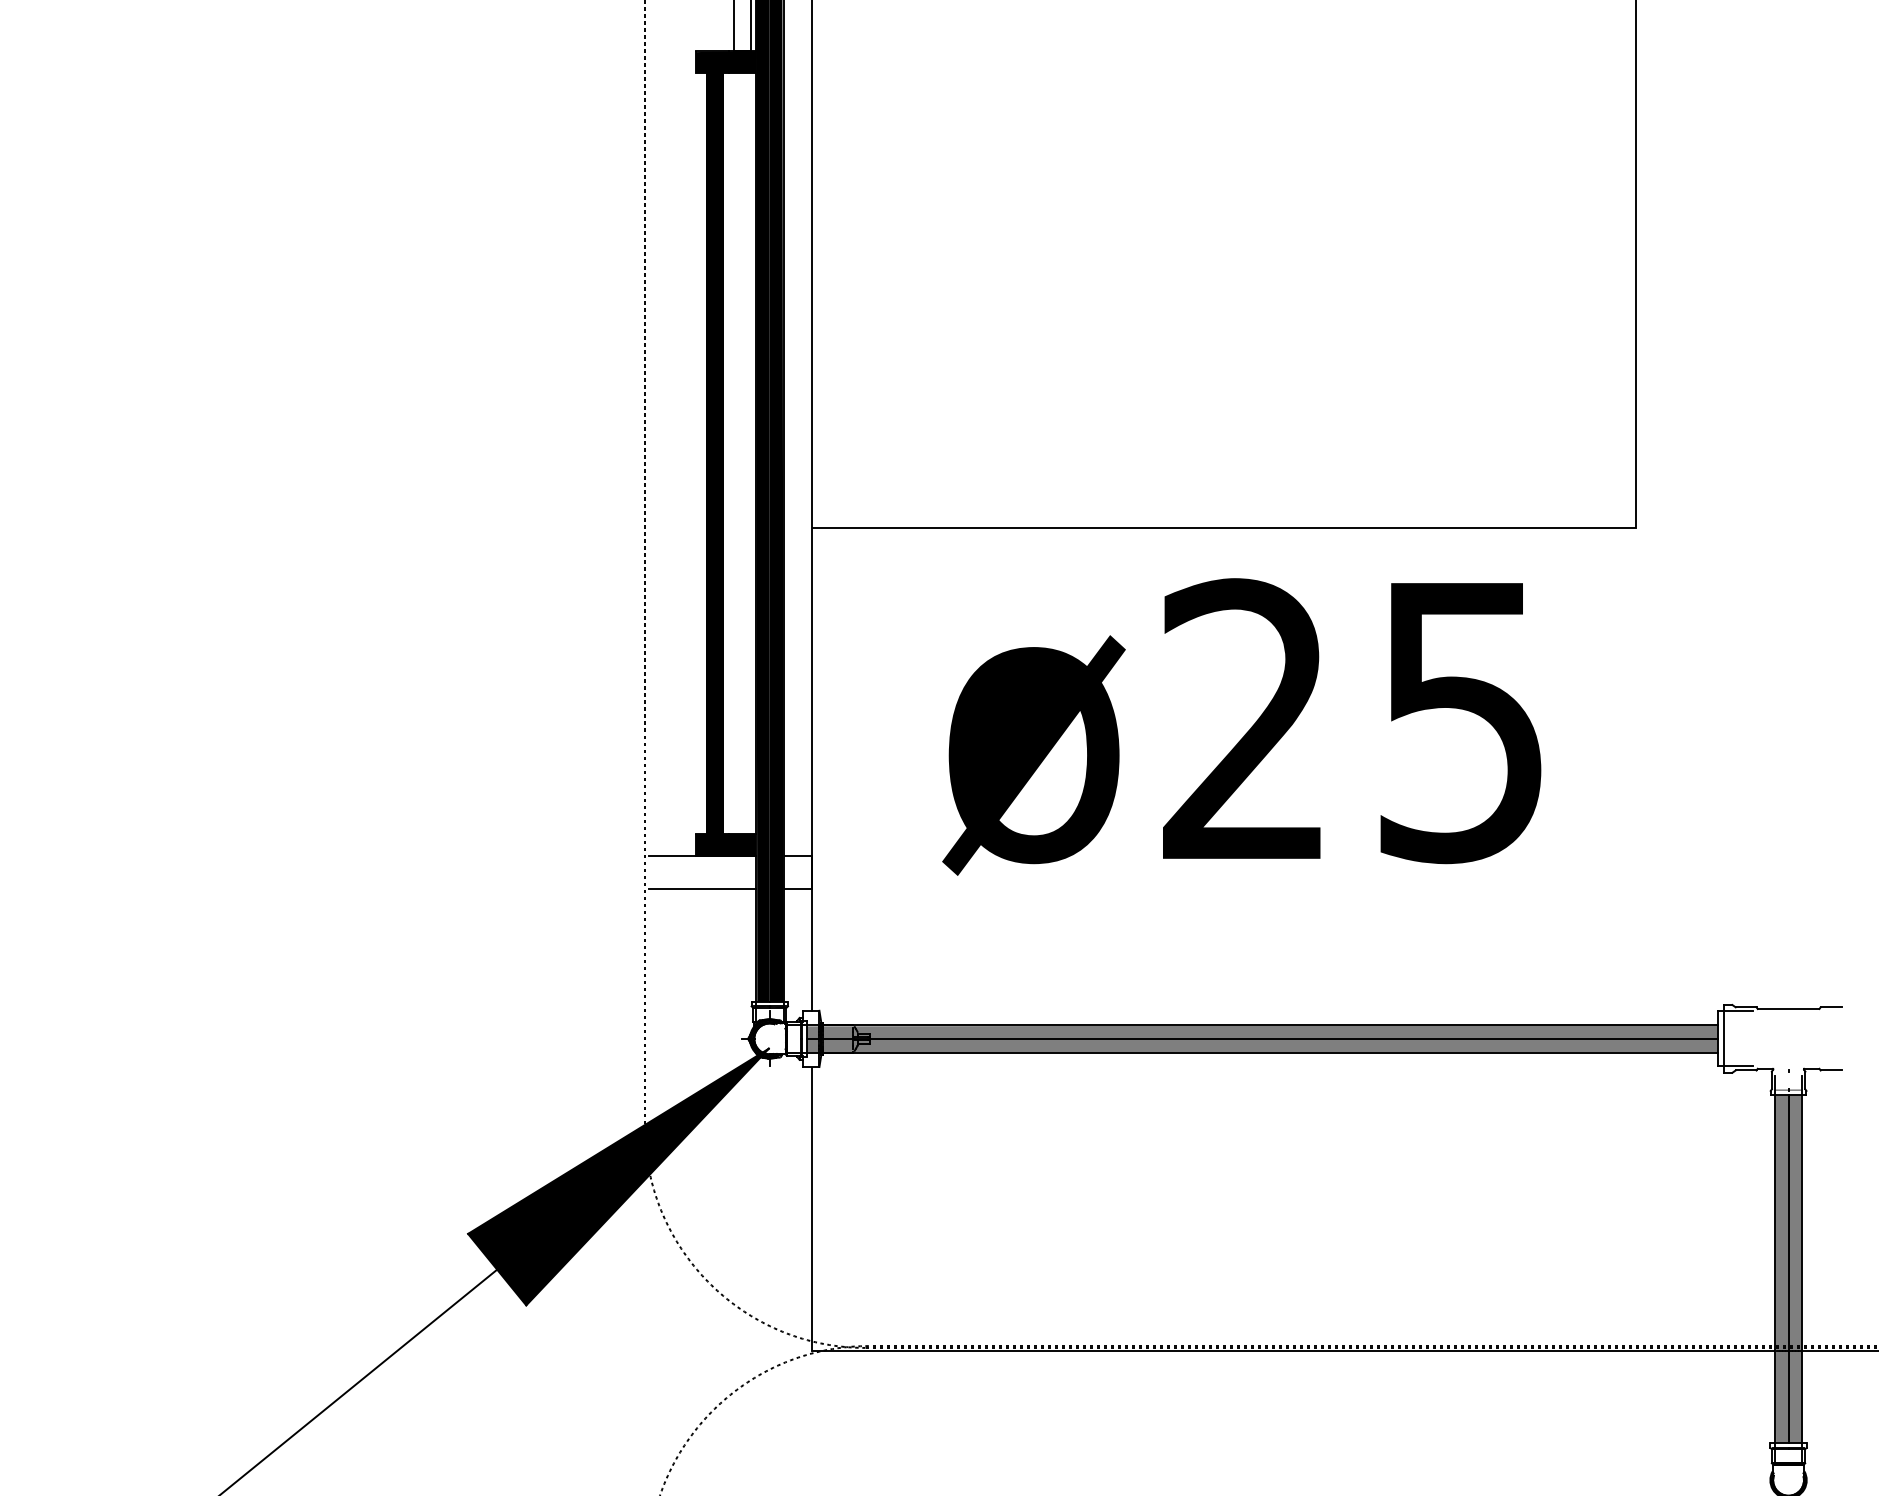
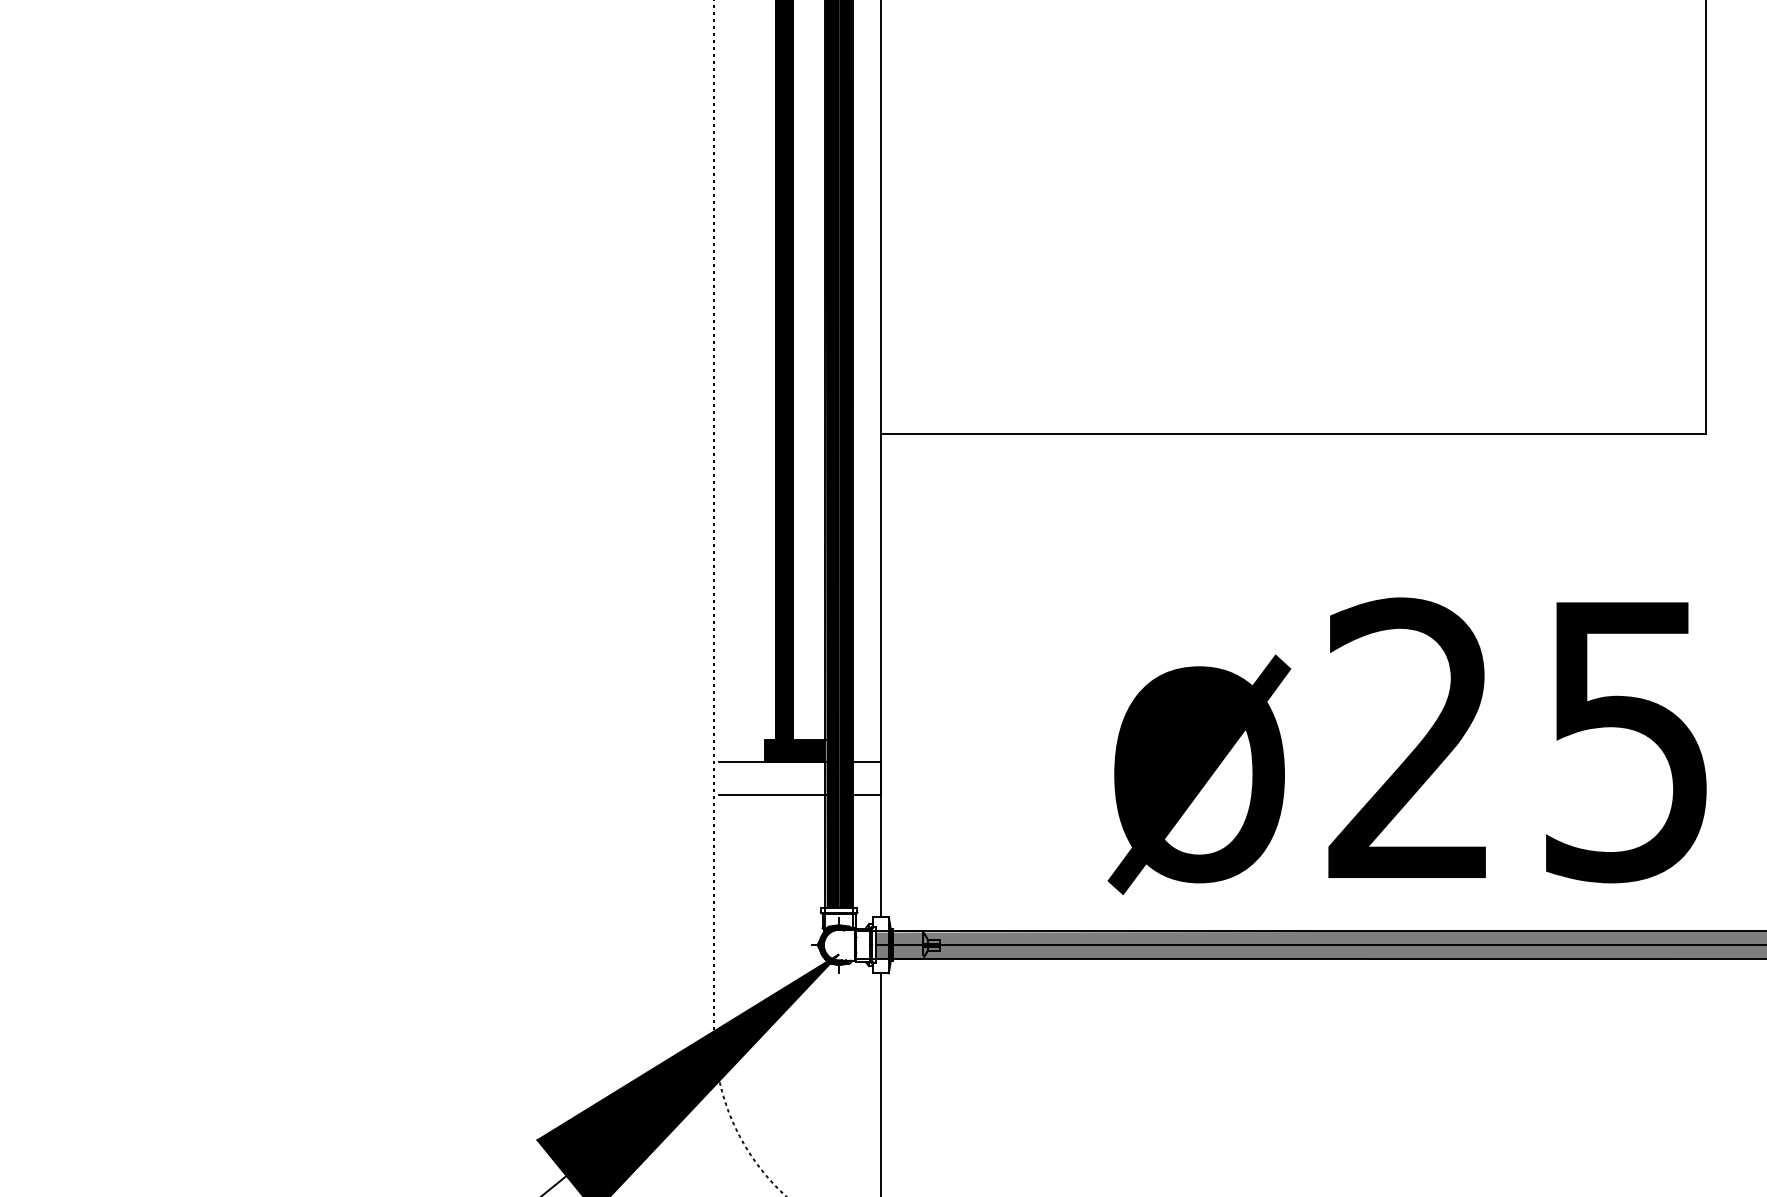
text: (1241, 726) -> (1406, 745), moved

